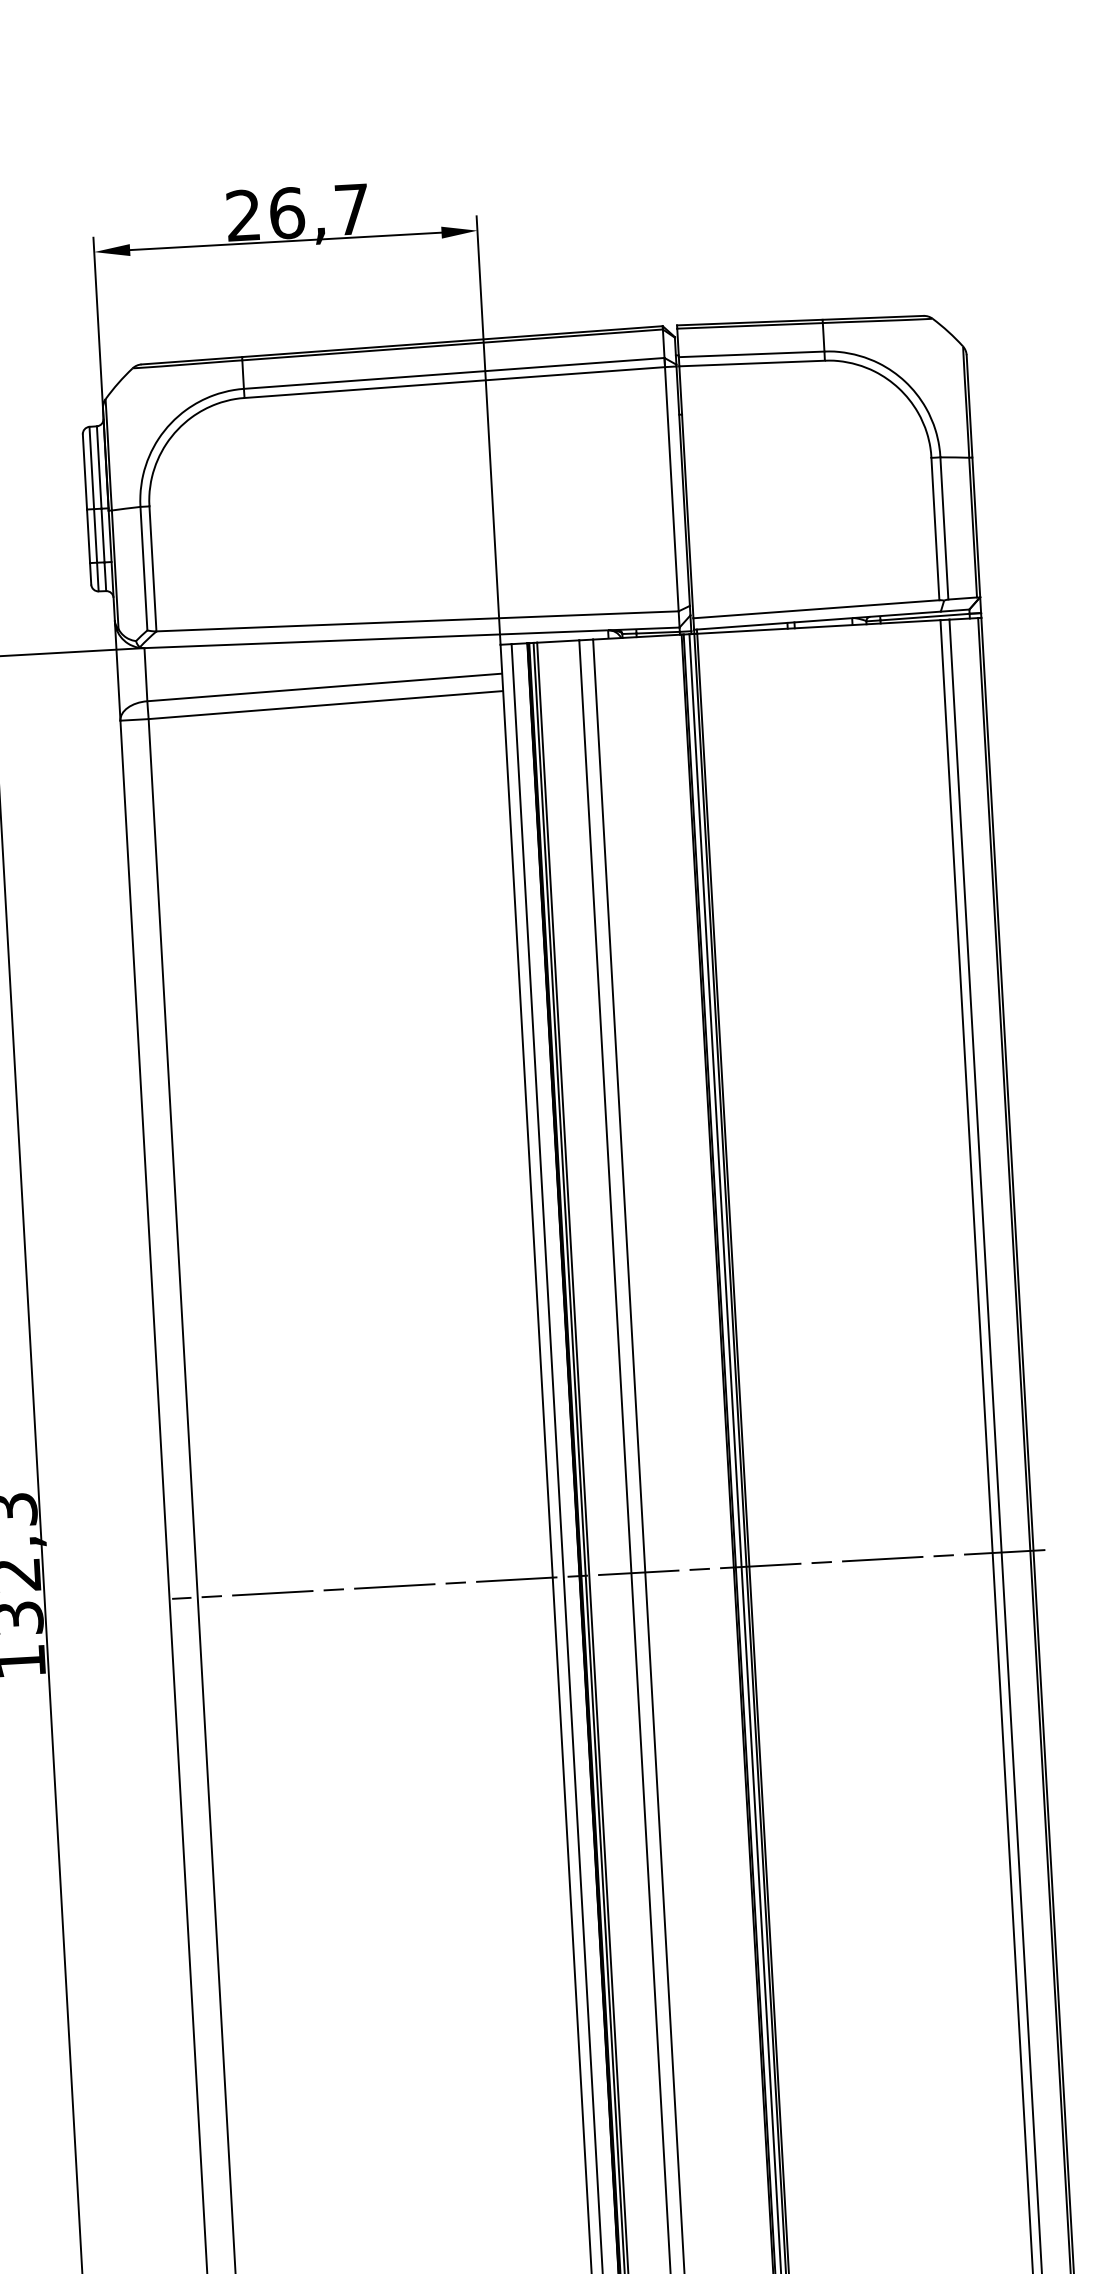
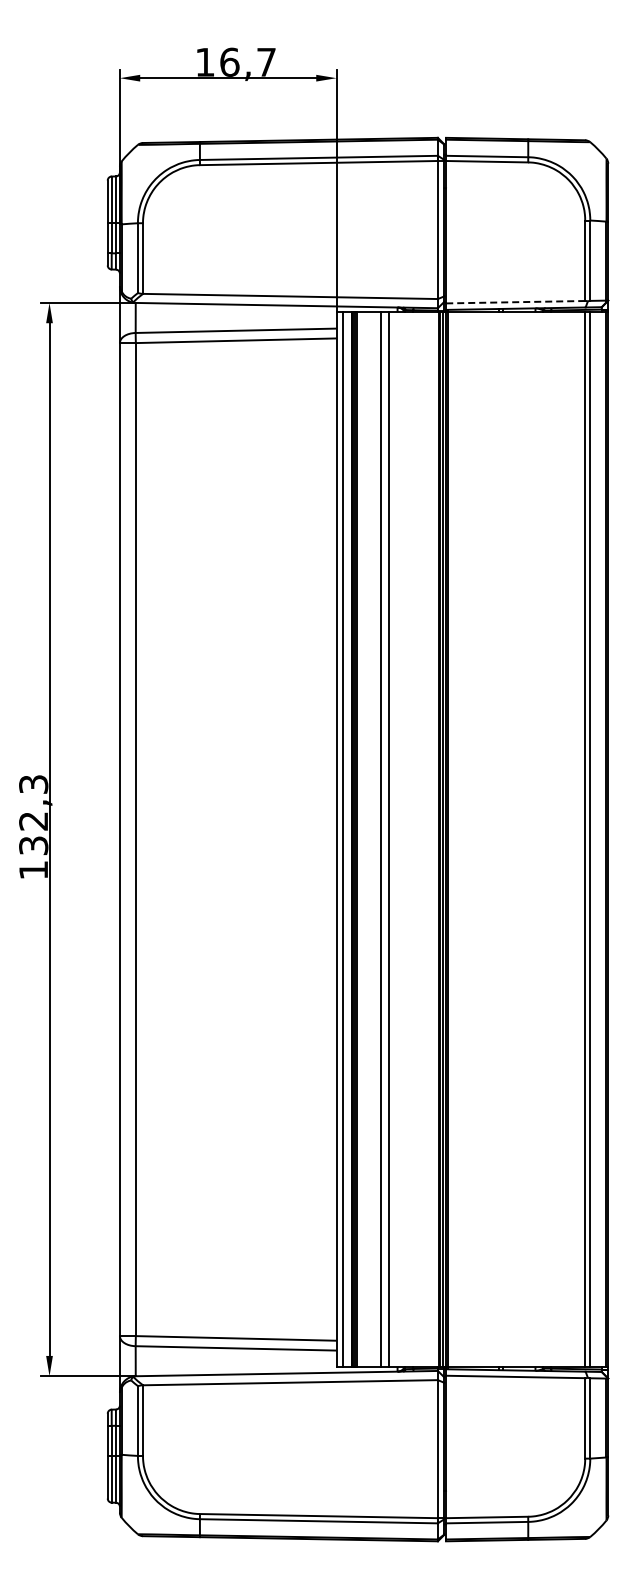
text: (242, 214) -> (204, 61), 26,7 -> 16,7
line: (816, 609) -> (515, 302), solid -> dashed
line: (609, 1574) -> (368, 839), removed

